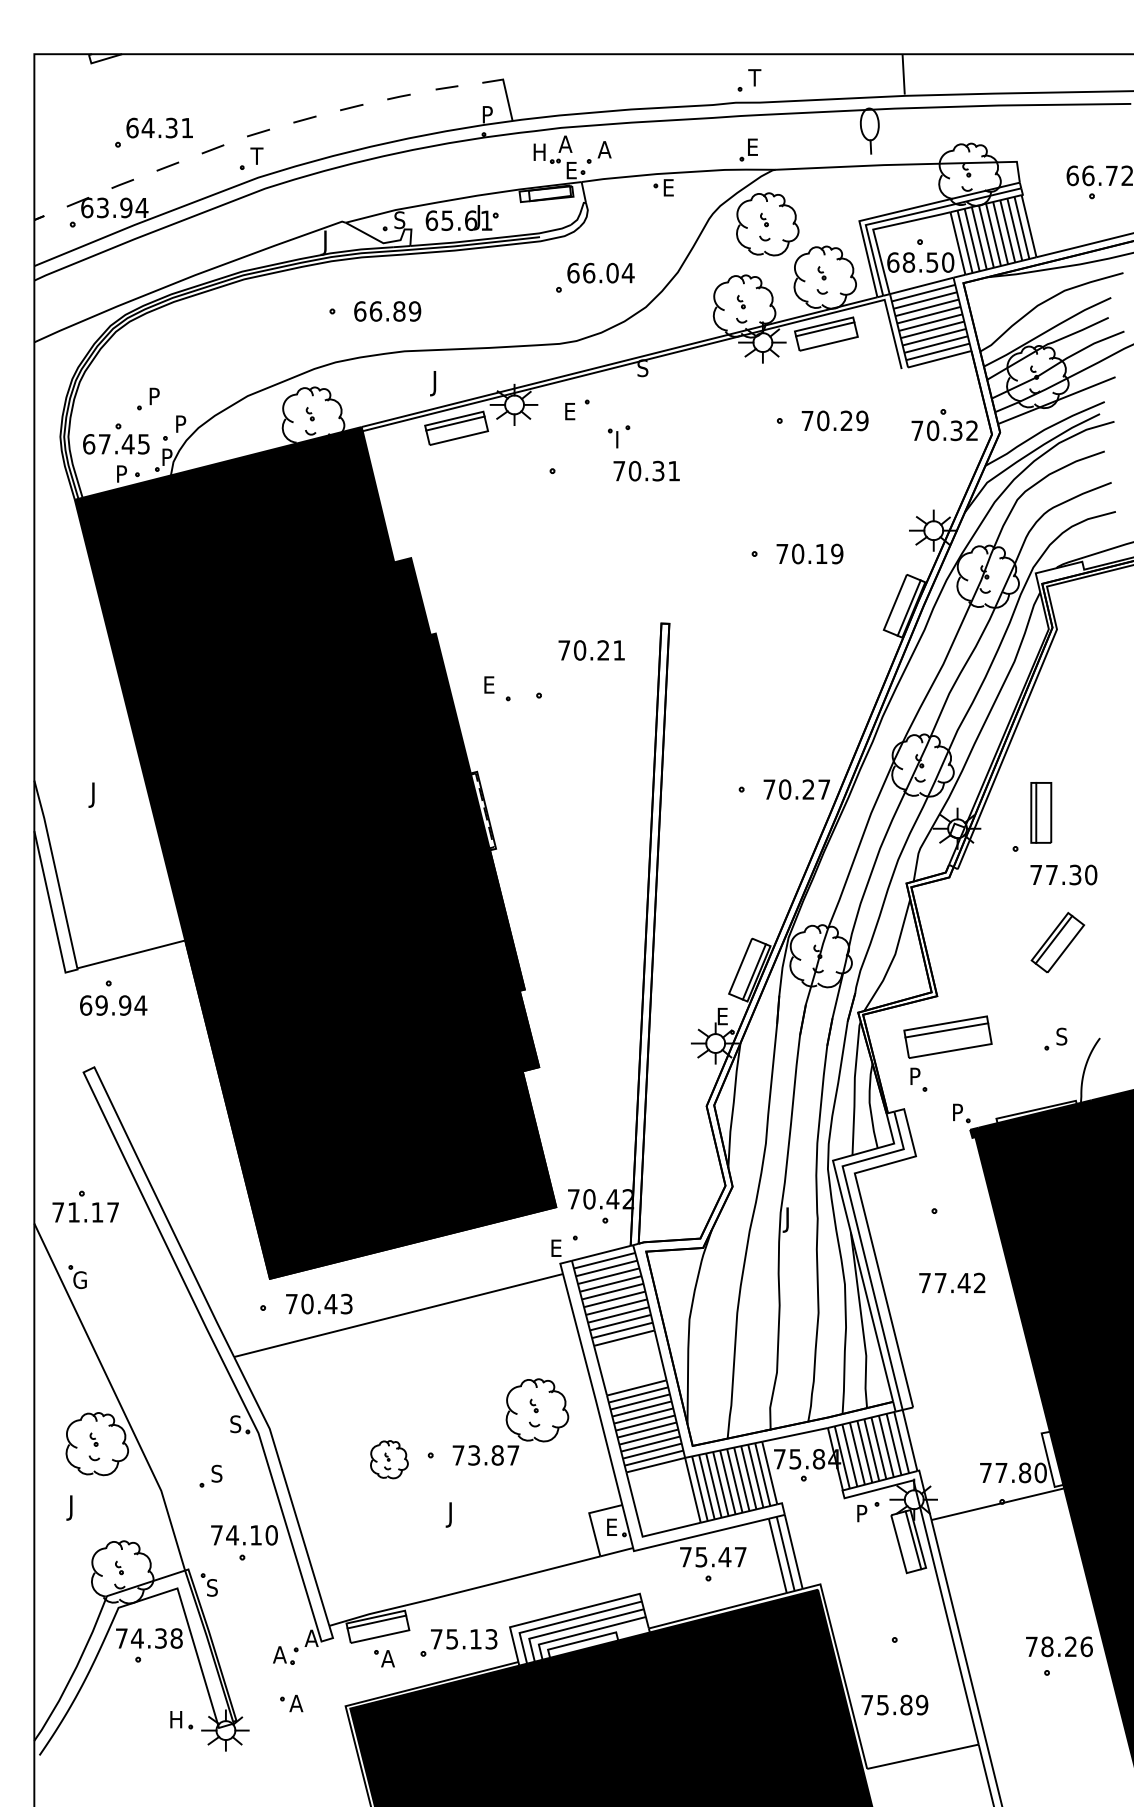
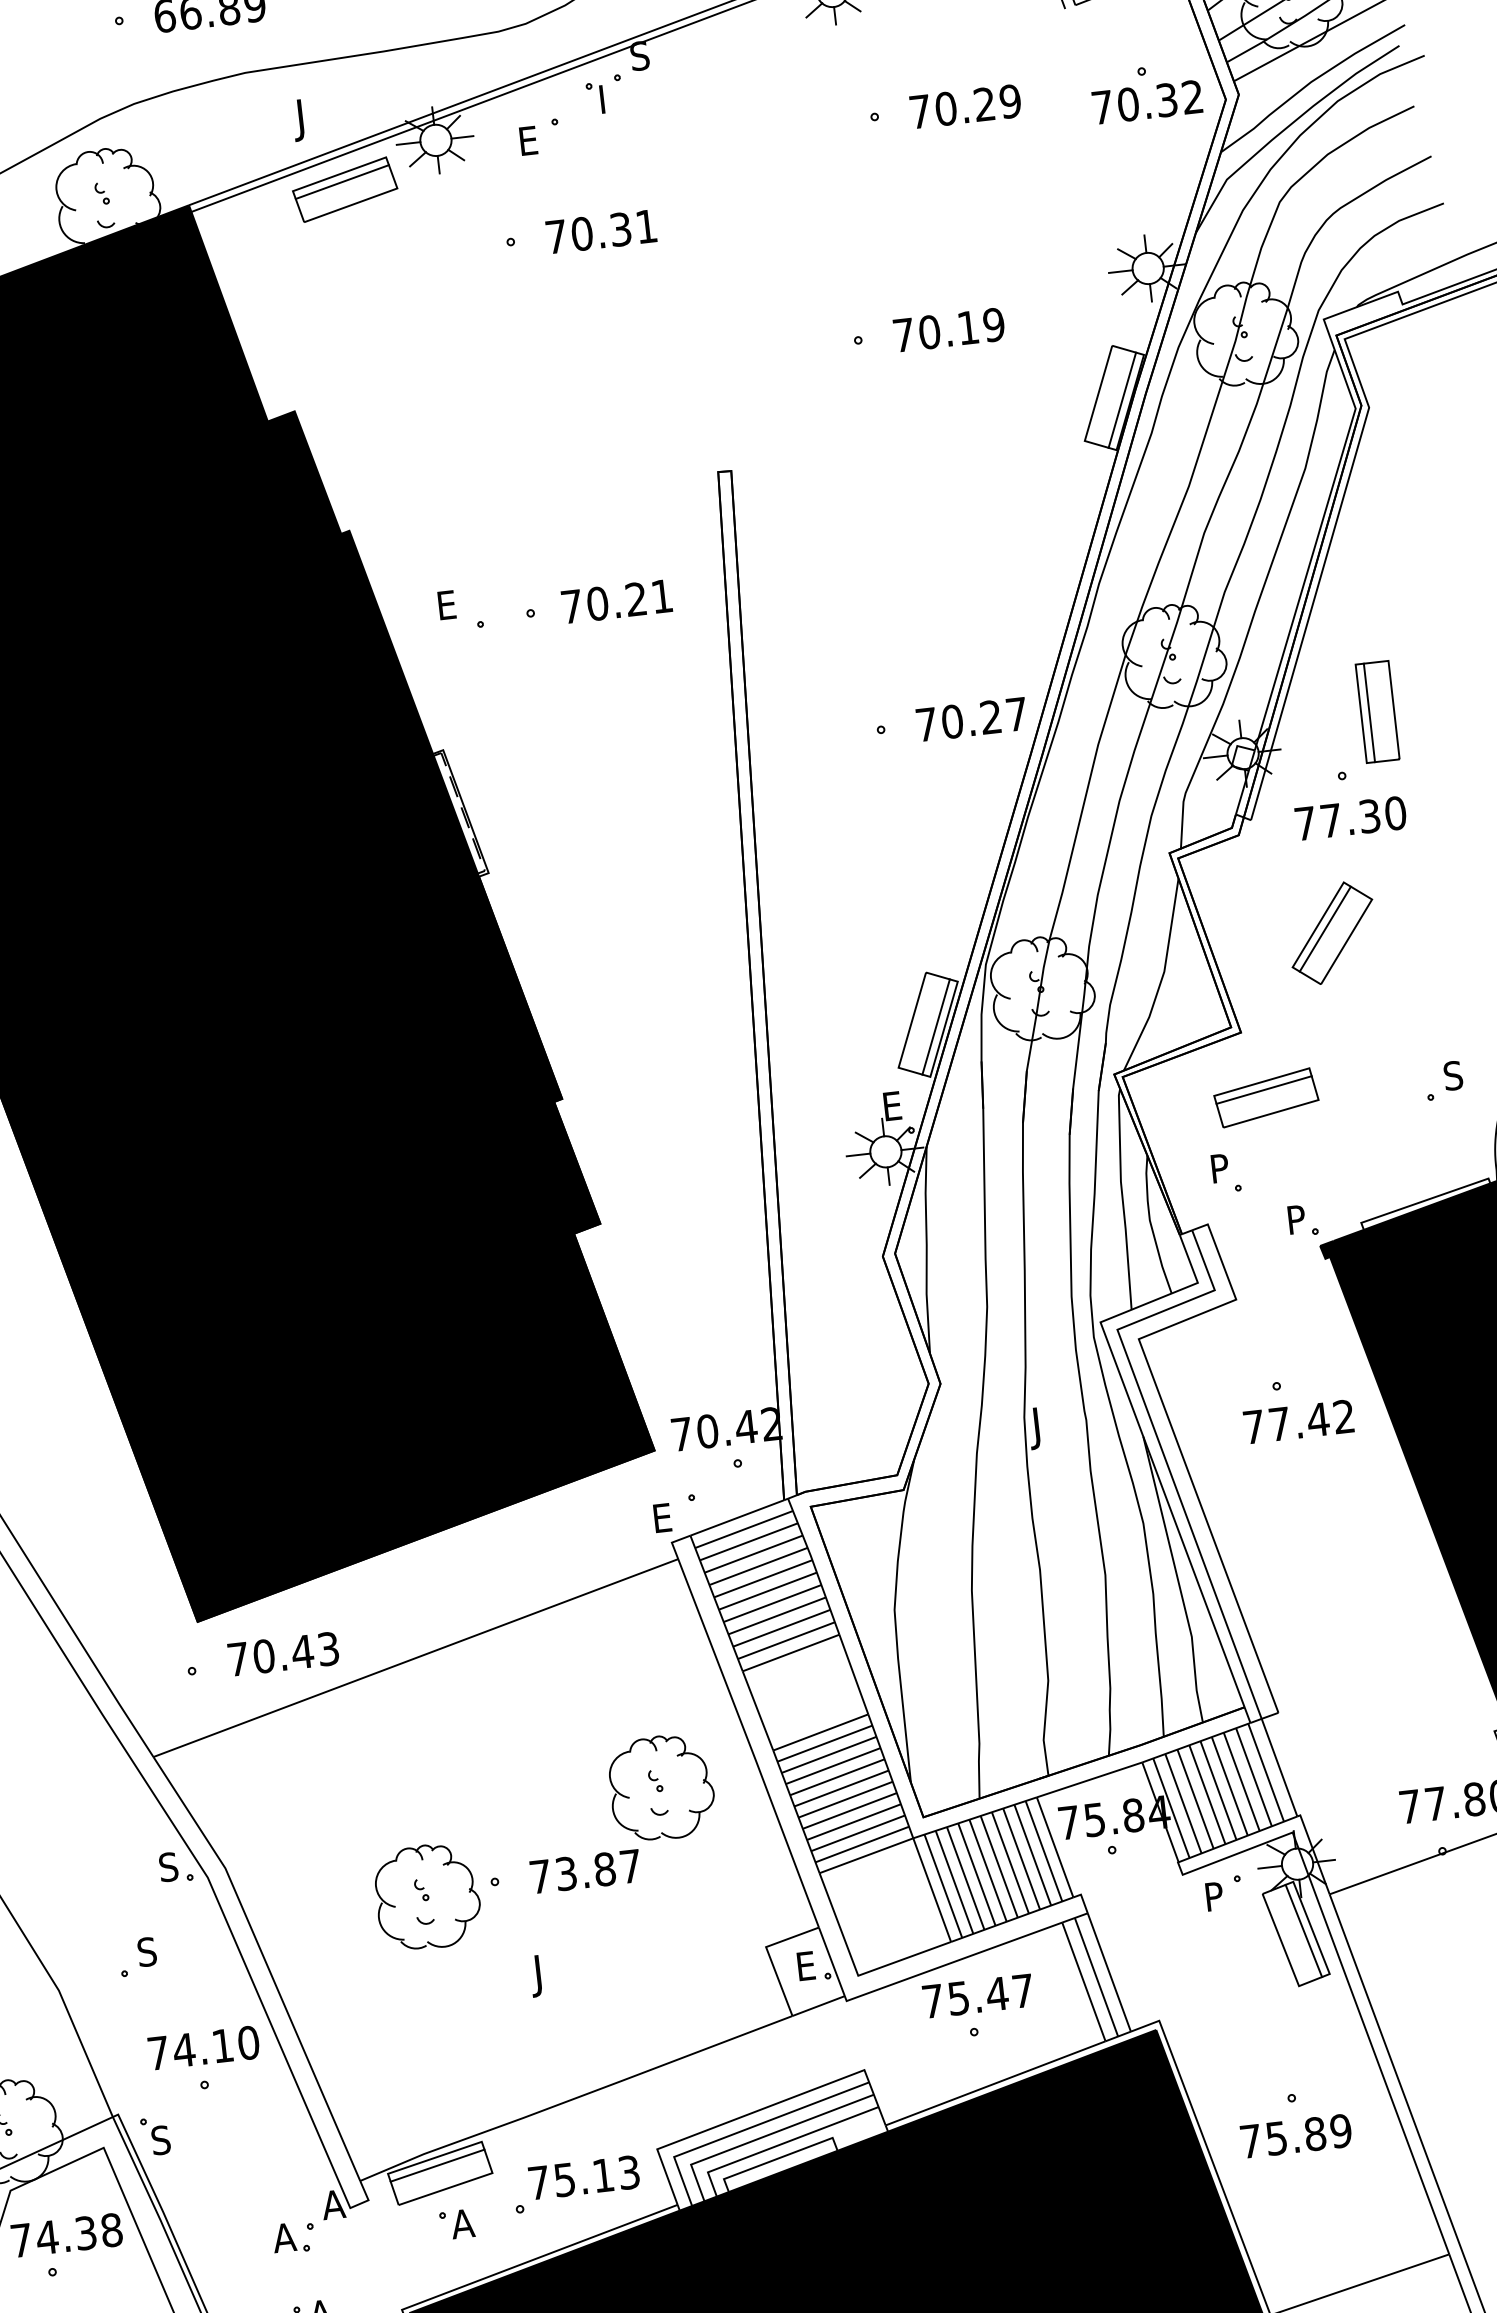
part: (619, 436) -> (605, 93), moved
text: (646, 470) -> (600, 230), moved
text: (591, 650) -> (616, 601), moved
text: (1063, 874) -> (1350, 817), moved
part: (1057, 942) -> (1331, 932), moved
part: (947, 1036) -> (1265, 1096), size x0.71
text: (952, 1282) -> (1299, 1420), moved
part: (389, 1459) -> (427, 1896), size x1.67
text: (894, 1704) -> (1295, 2135), moved

